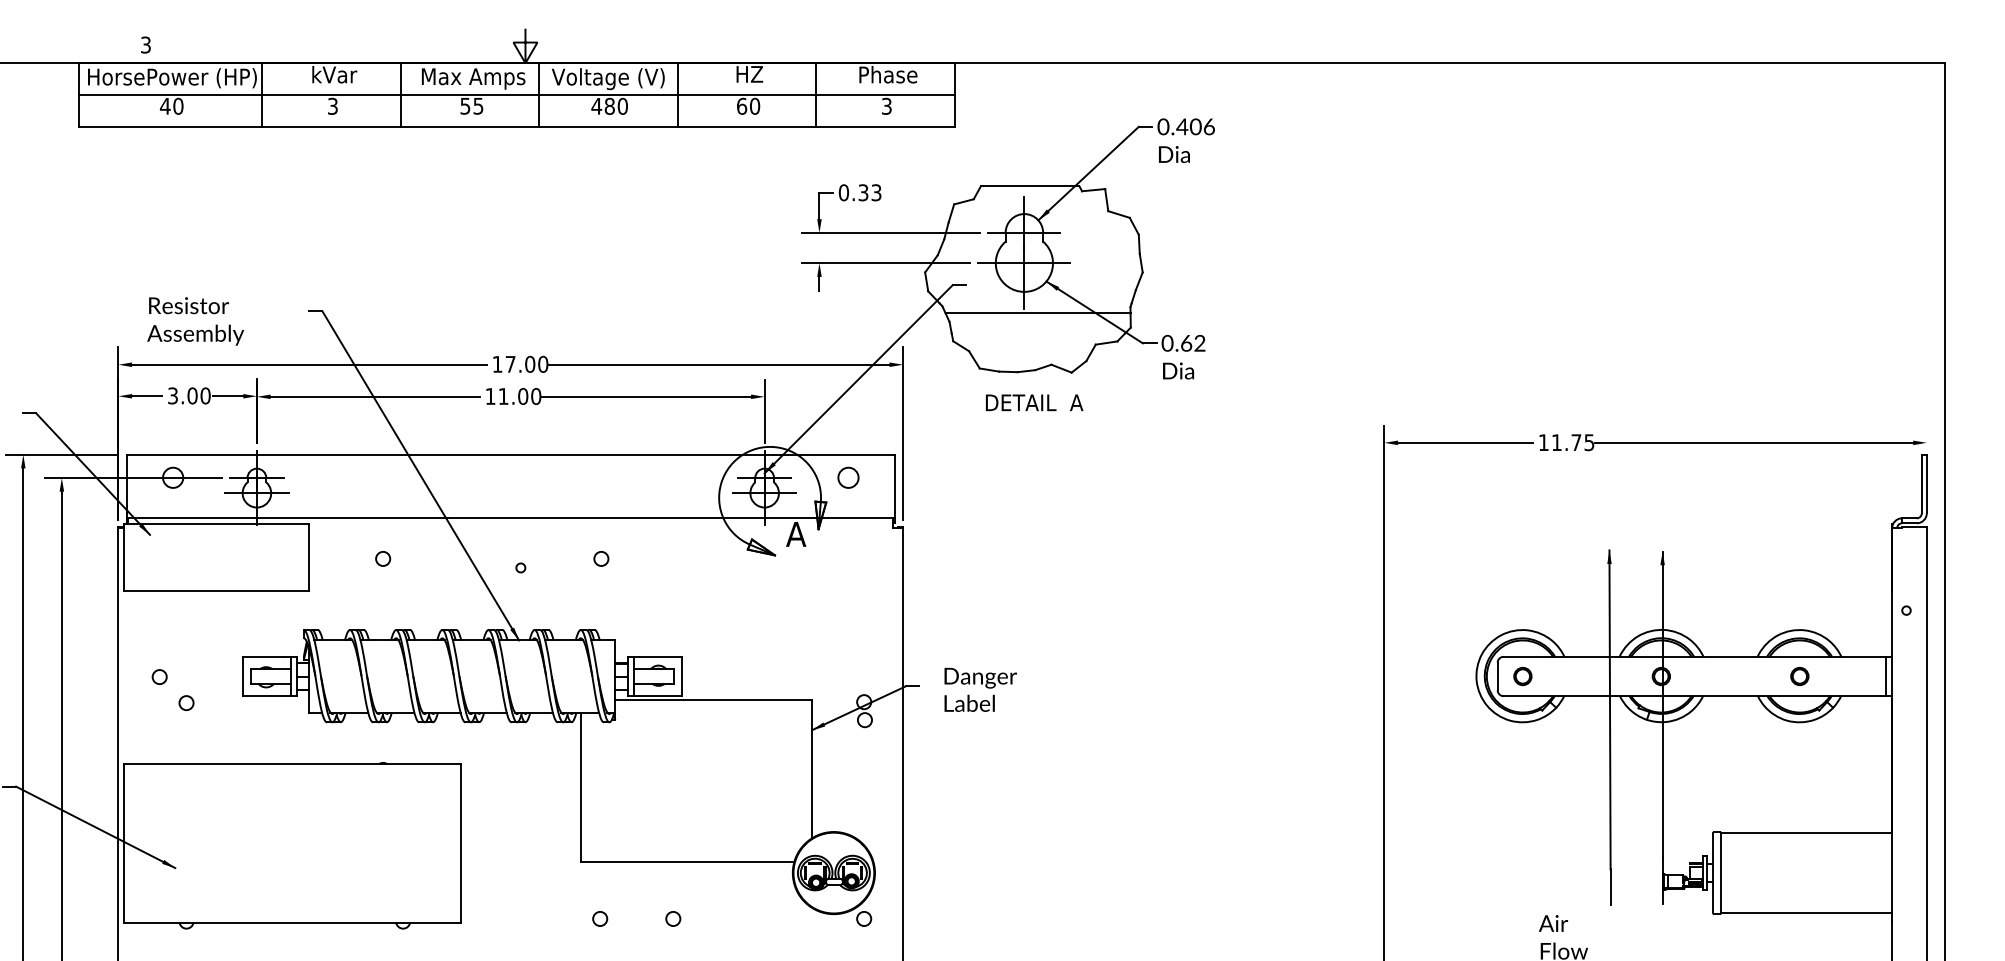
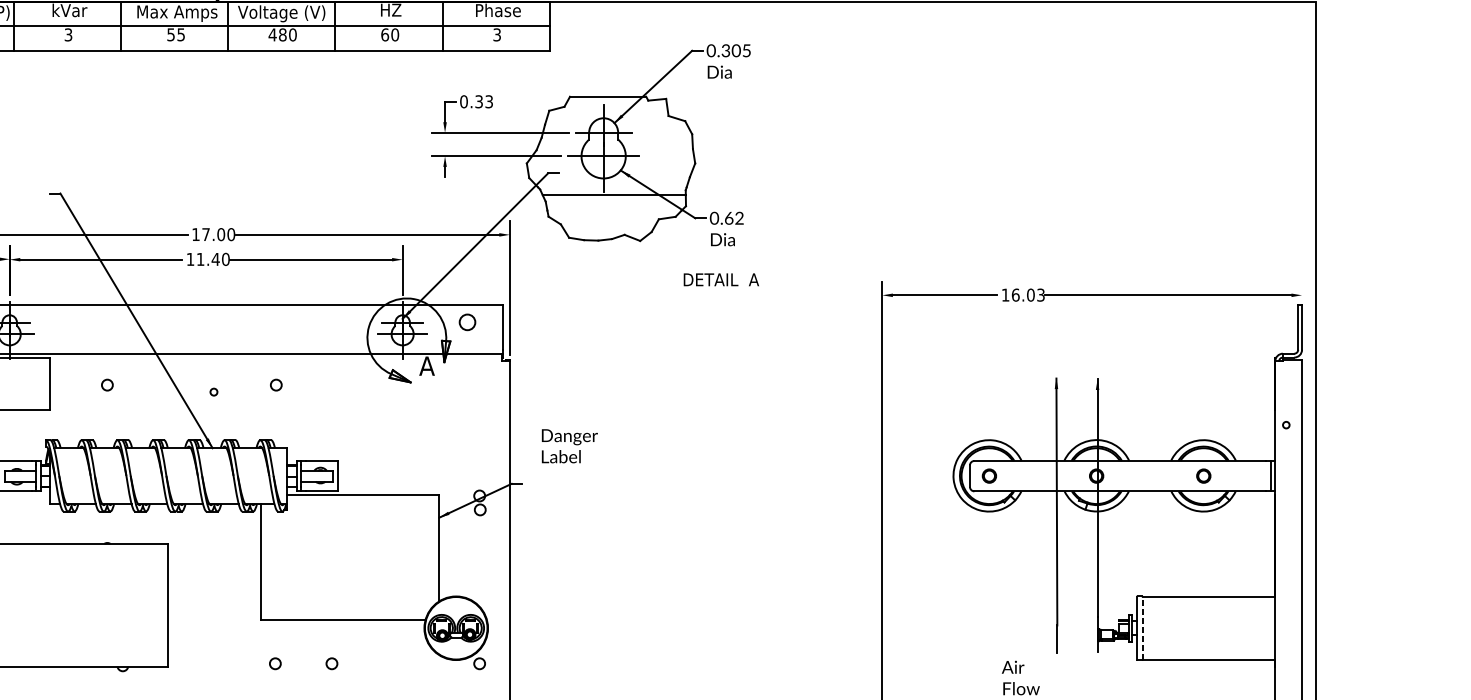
text: (1195, 126) -> (736, 50), 0.406 -> 0.305
text: (522, 396) -> (215, 259), 11.00 -> 11.40
text: (1034, 402) -> (721, 279), moved
text: (1572, 442) -> (1027, 295), 11.75 -> 16.03
text: (980, 689) -> (569, 445), moved
line: (1720, 872) -> (1142, 627), solid -> dashed

